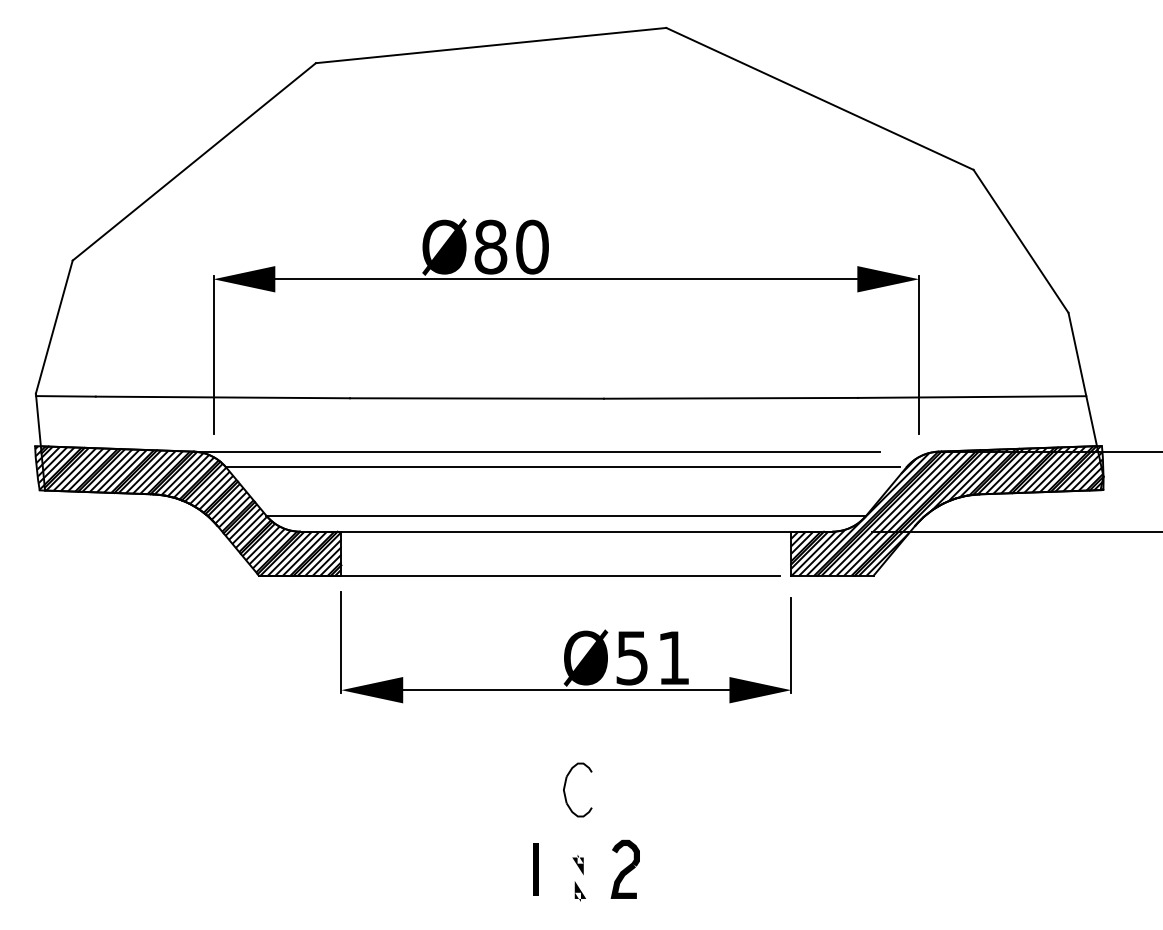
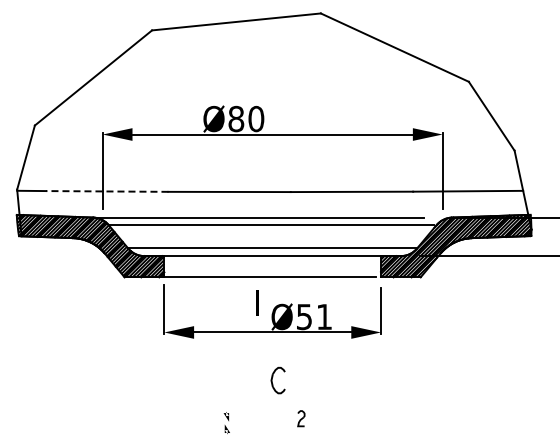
line: (221, 397) -> (106, 191), solid -> dashed
line: (534, 868) -> (257, 302), moved
part: (626, 868) -> (301, 418), size x0.6
part: (578, 877) -> (226, 422), moved

